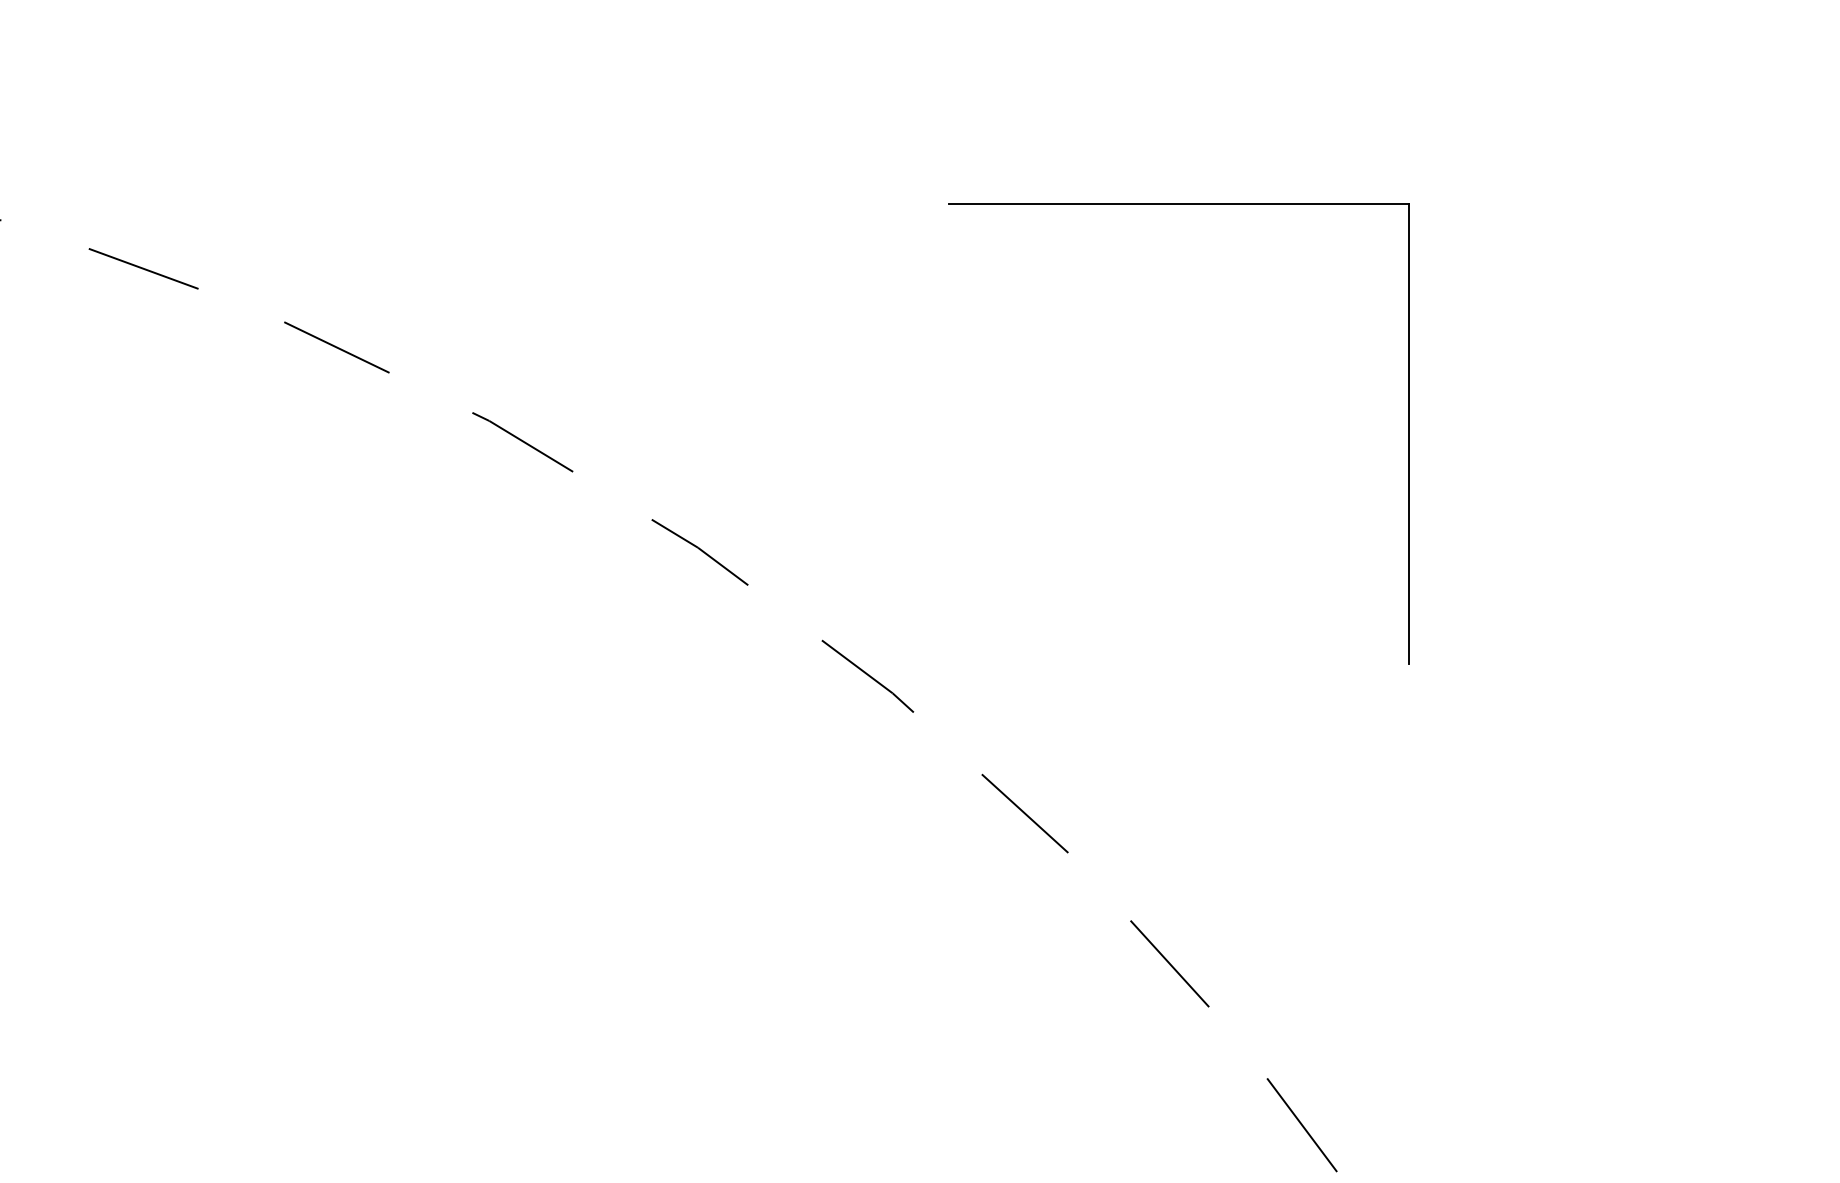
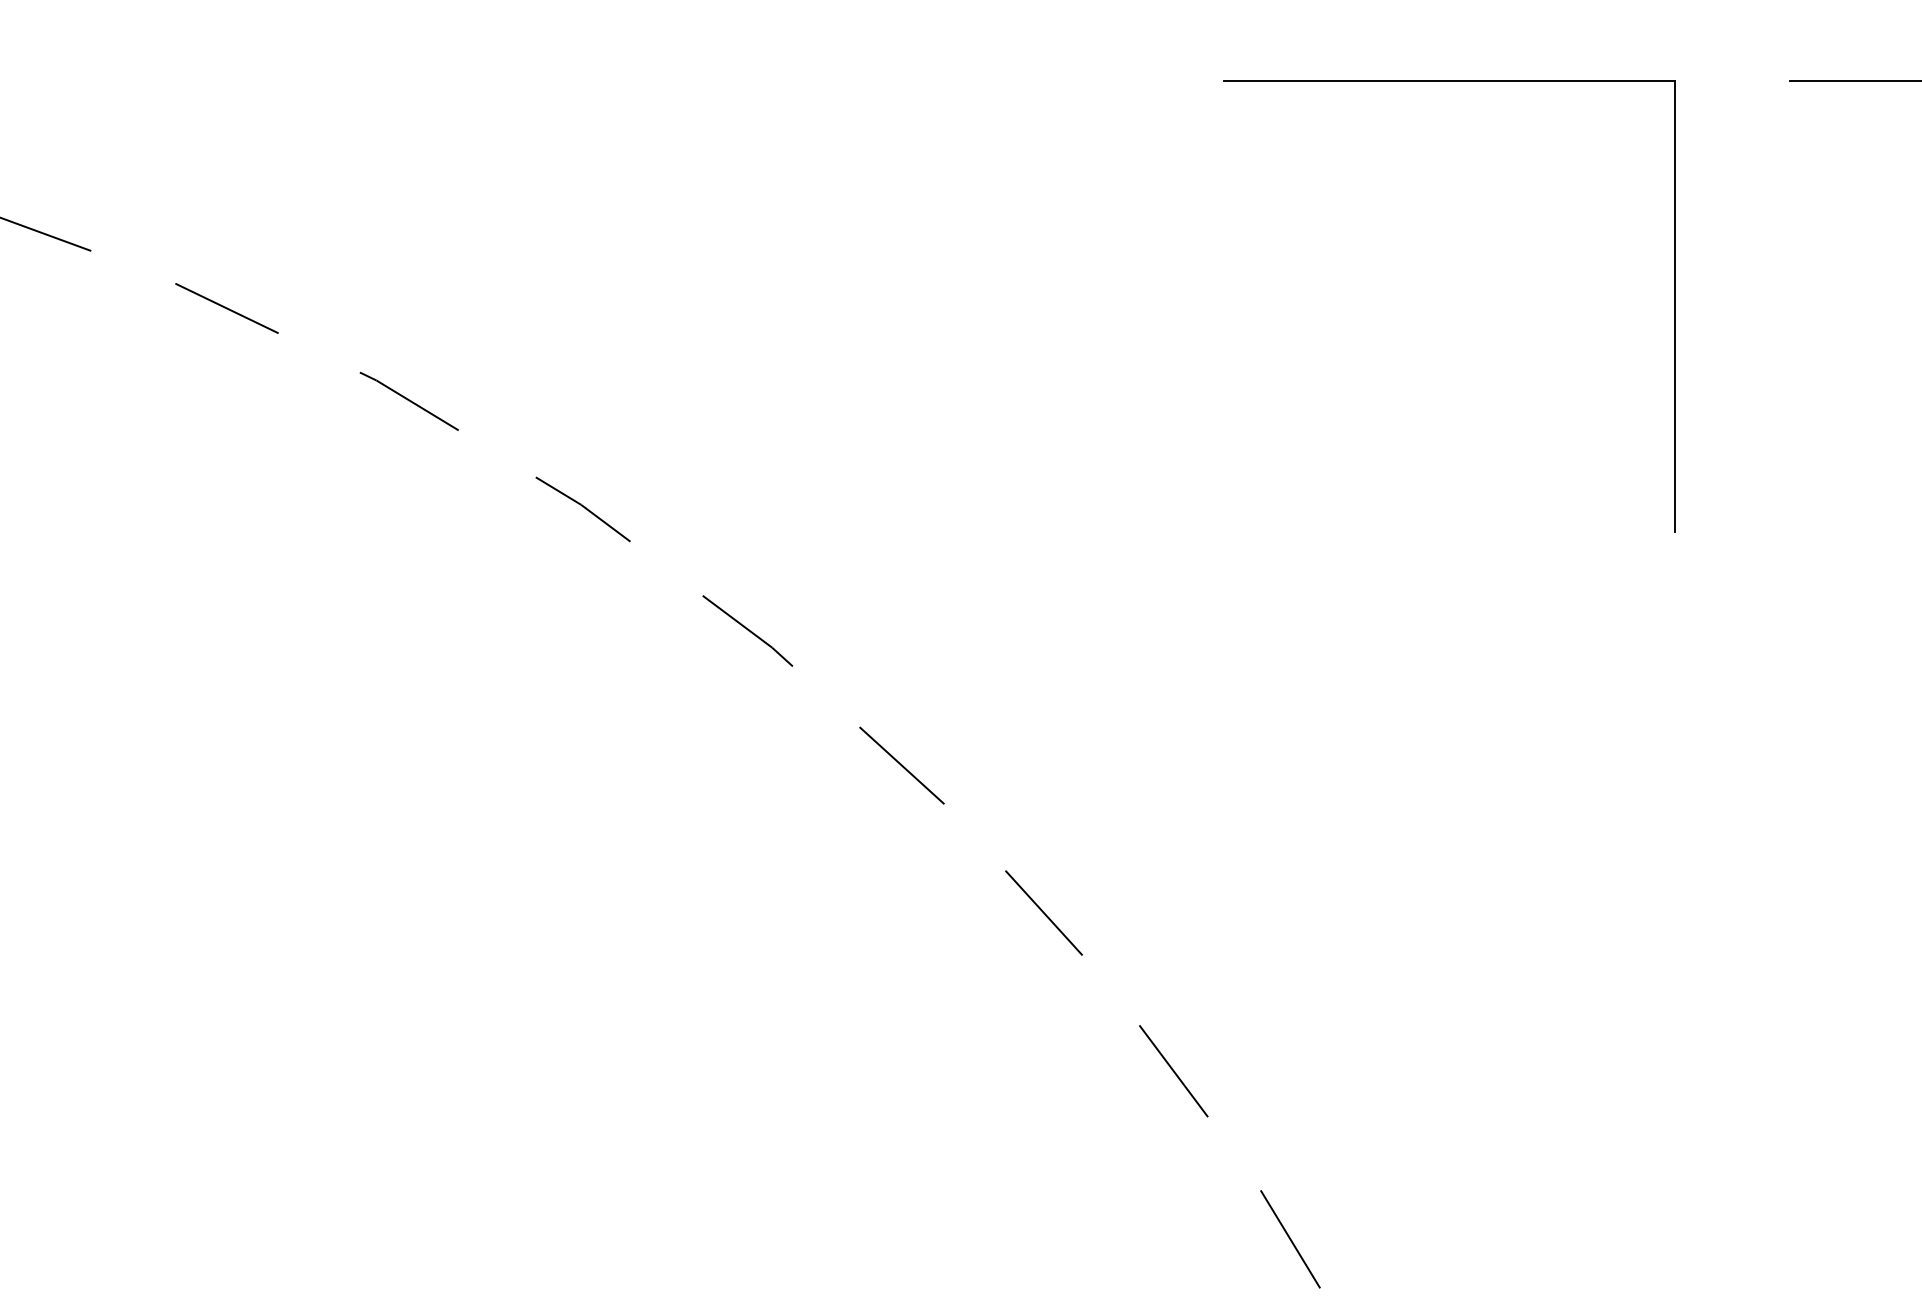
part: (1178, 204) -> (1449, 81), moved

